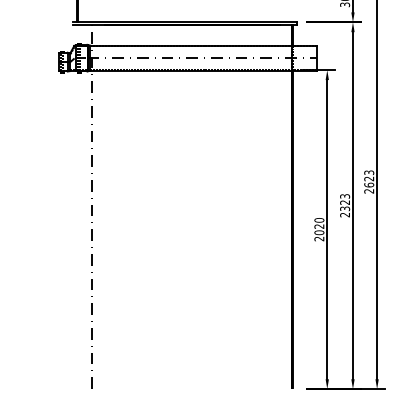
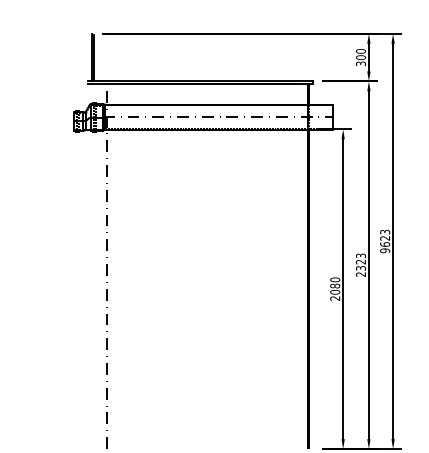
text: (369, 191) -> (385, 250), 2623 -> 9623
text: (319, 225) -> (335, 285), 2020 -> 2080

